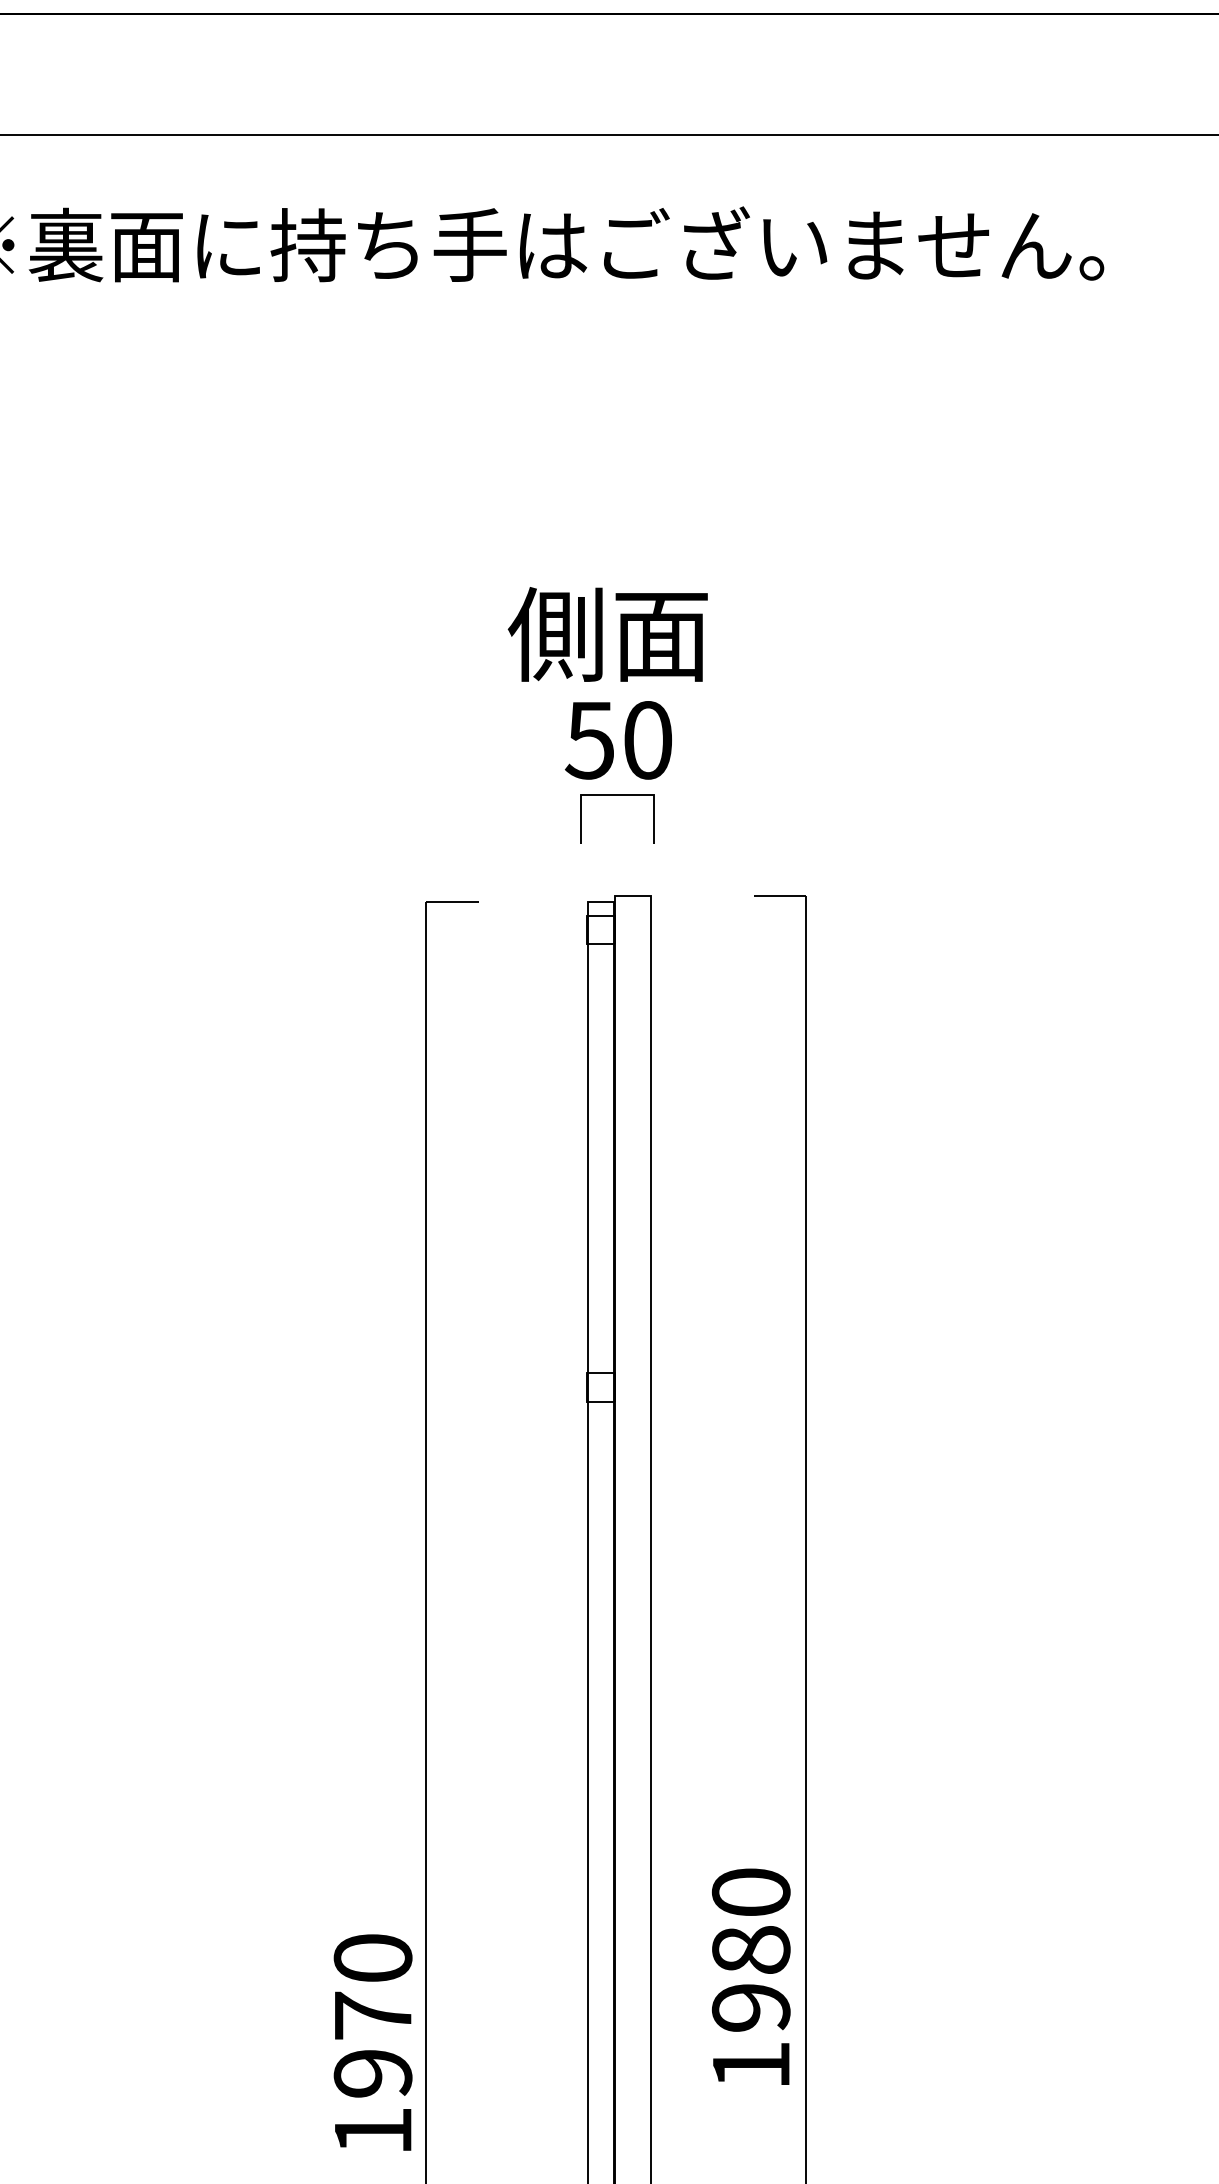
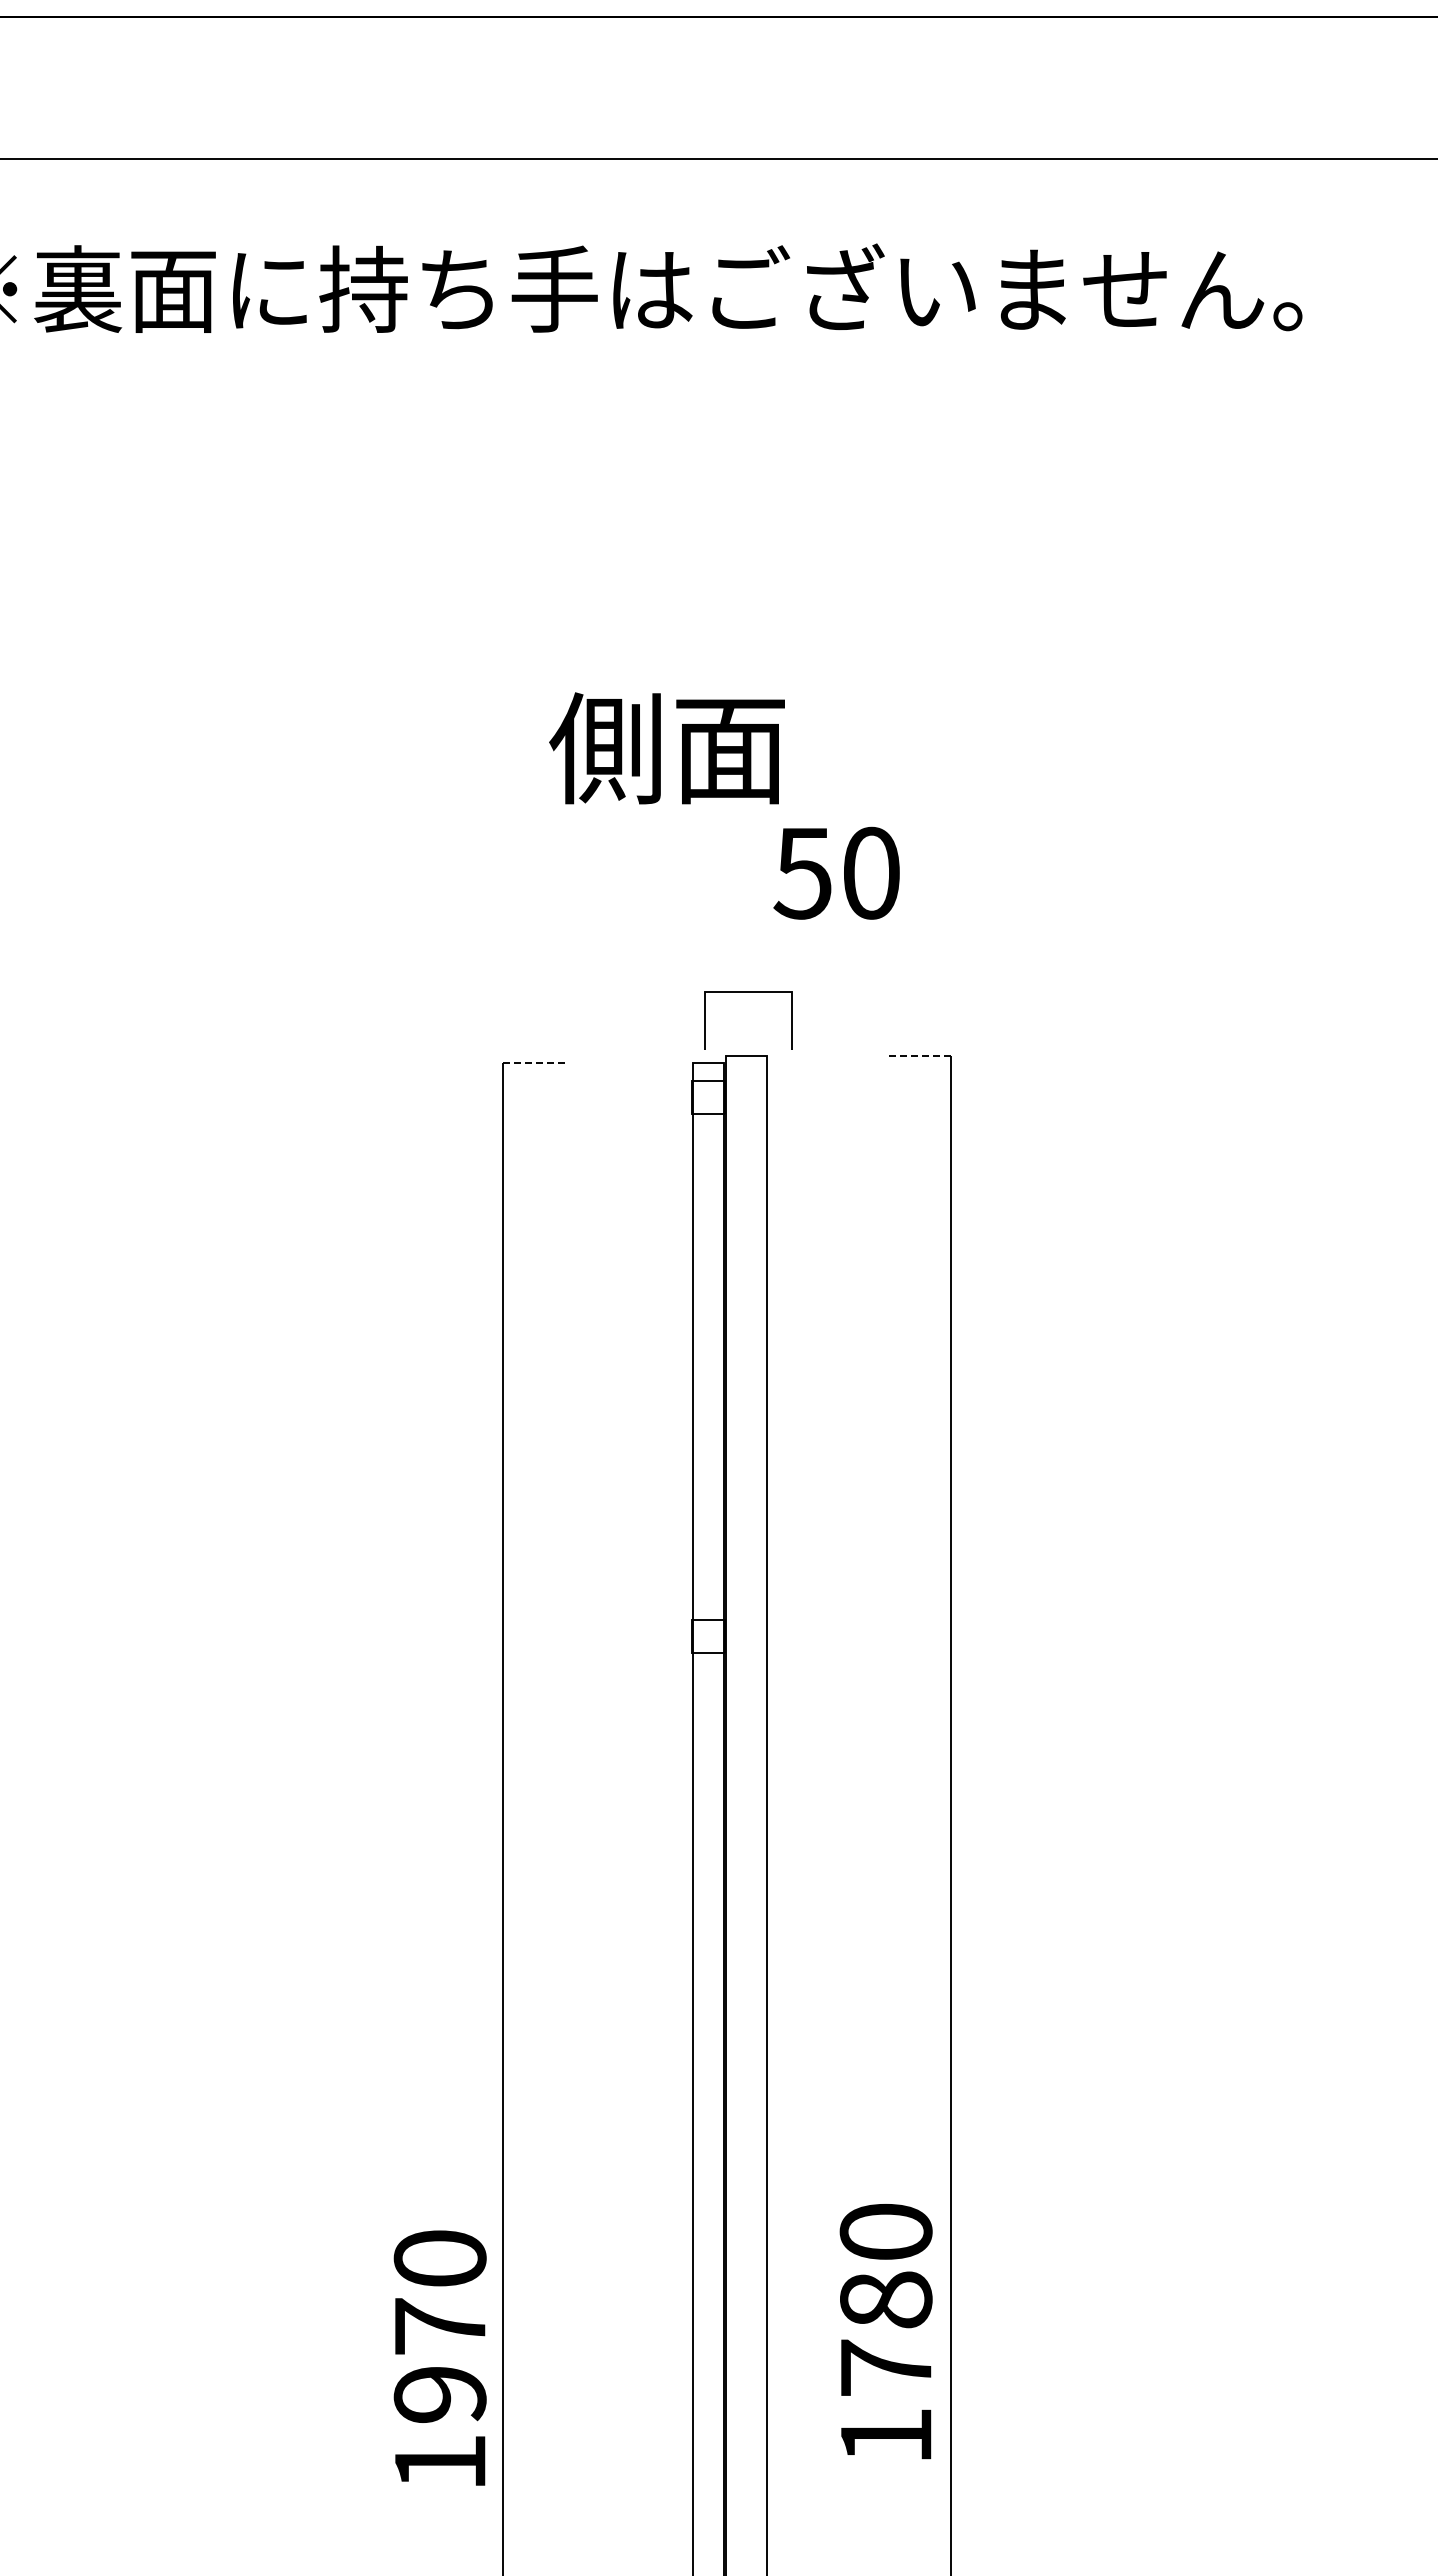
text: (607, 634) -> (666, 748), moved
text: (618, 739) -> (836, 872), moved
line: (617, 795) -> (748, 992), moved
line: (779, 895) -> (919, 1056), solid -> dashed
line: (452, 901) -> (533, 1063), solid -> dashed
text: (750, 2007) -> (885, 2367), 1980 -> 1780
text: (372, 2042) -> (439, 2357), moved

